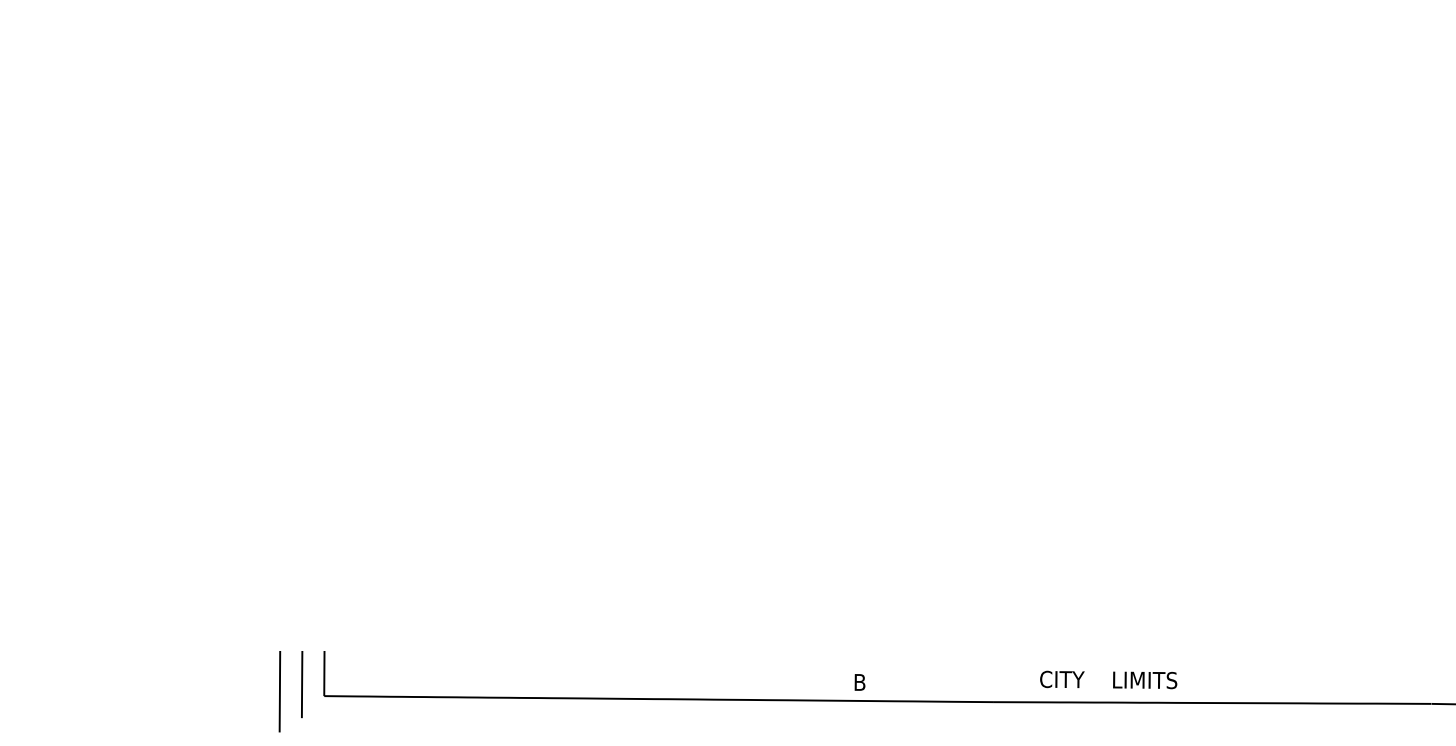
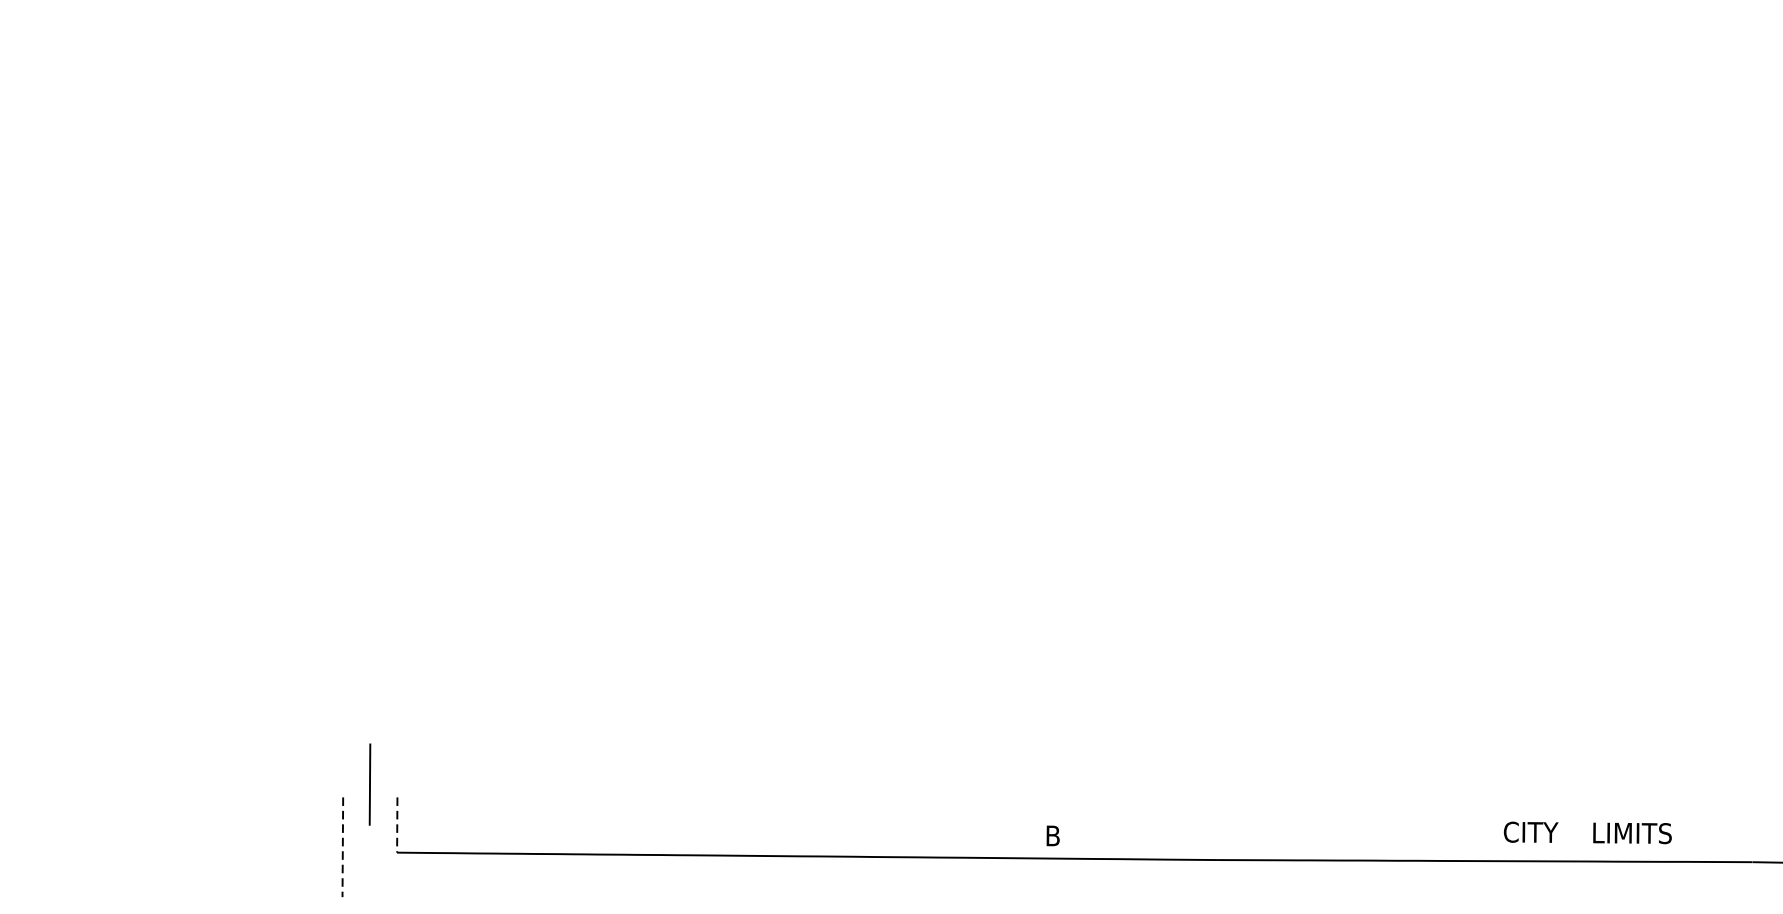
line: (324, 673) -> (397, 824), solid -> dashed
text: (1108, 679) -> (1587, 832), moved
line: (302, 684) -> (370, 784), moved
line: (279, 691) -> (342, 847), solid -> dashed

